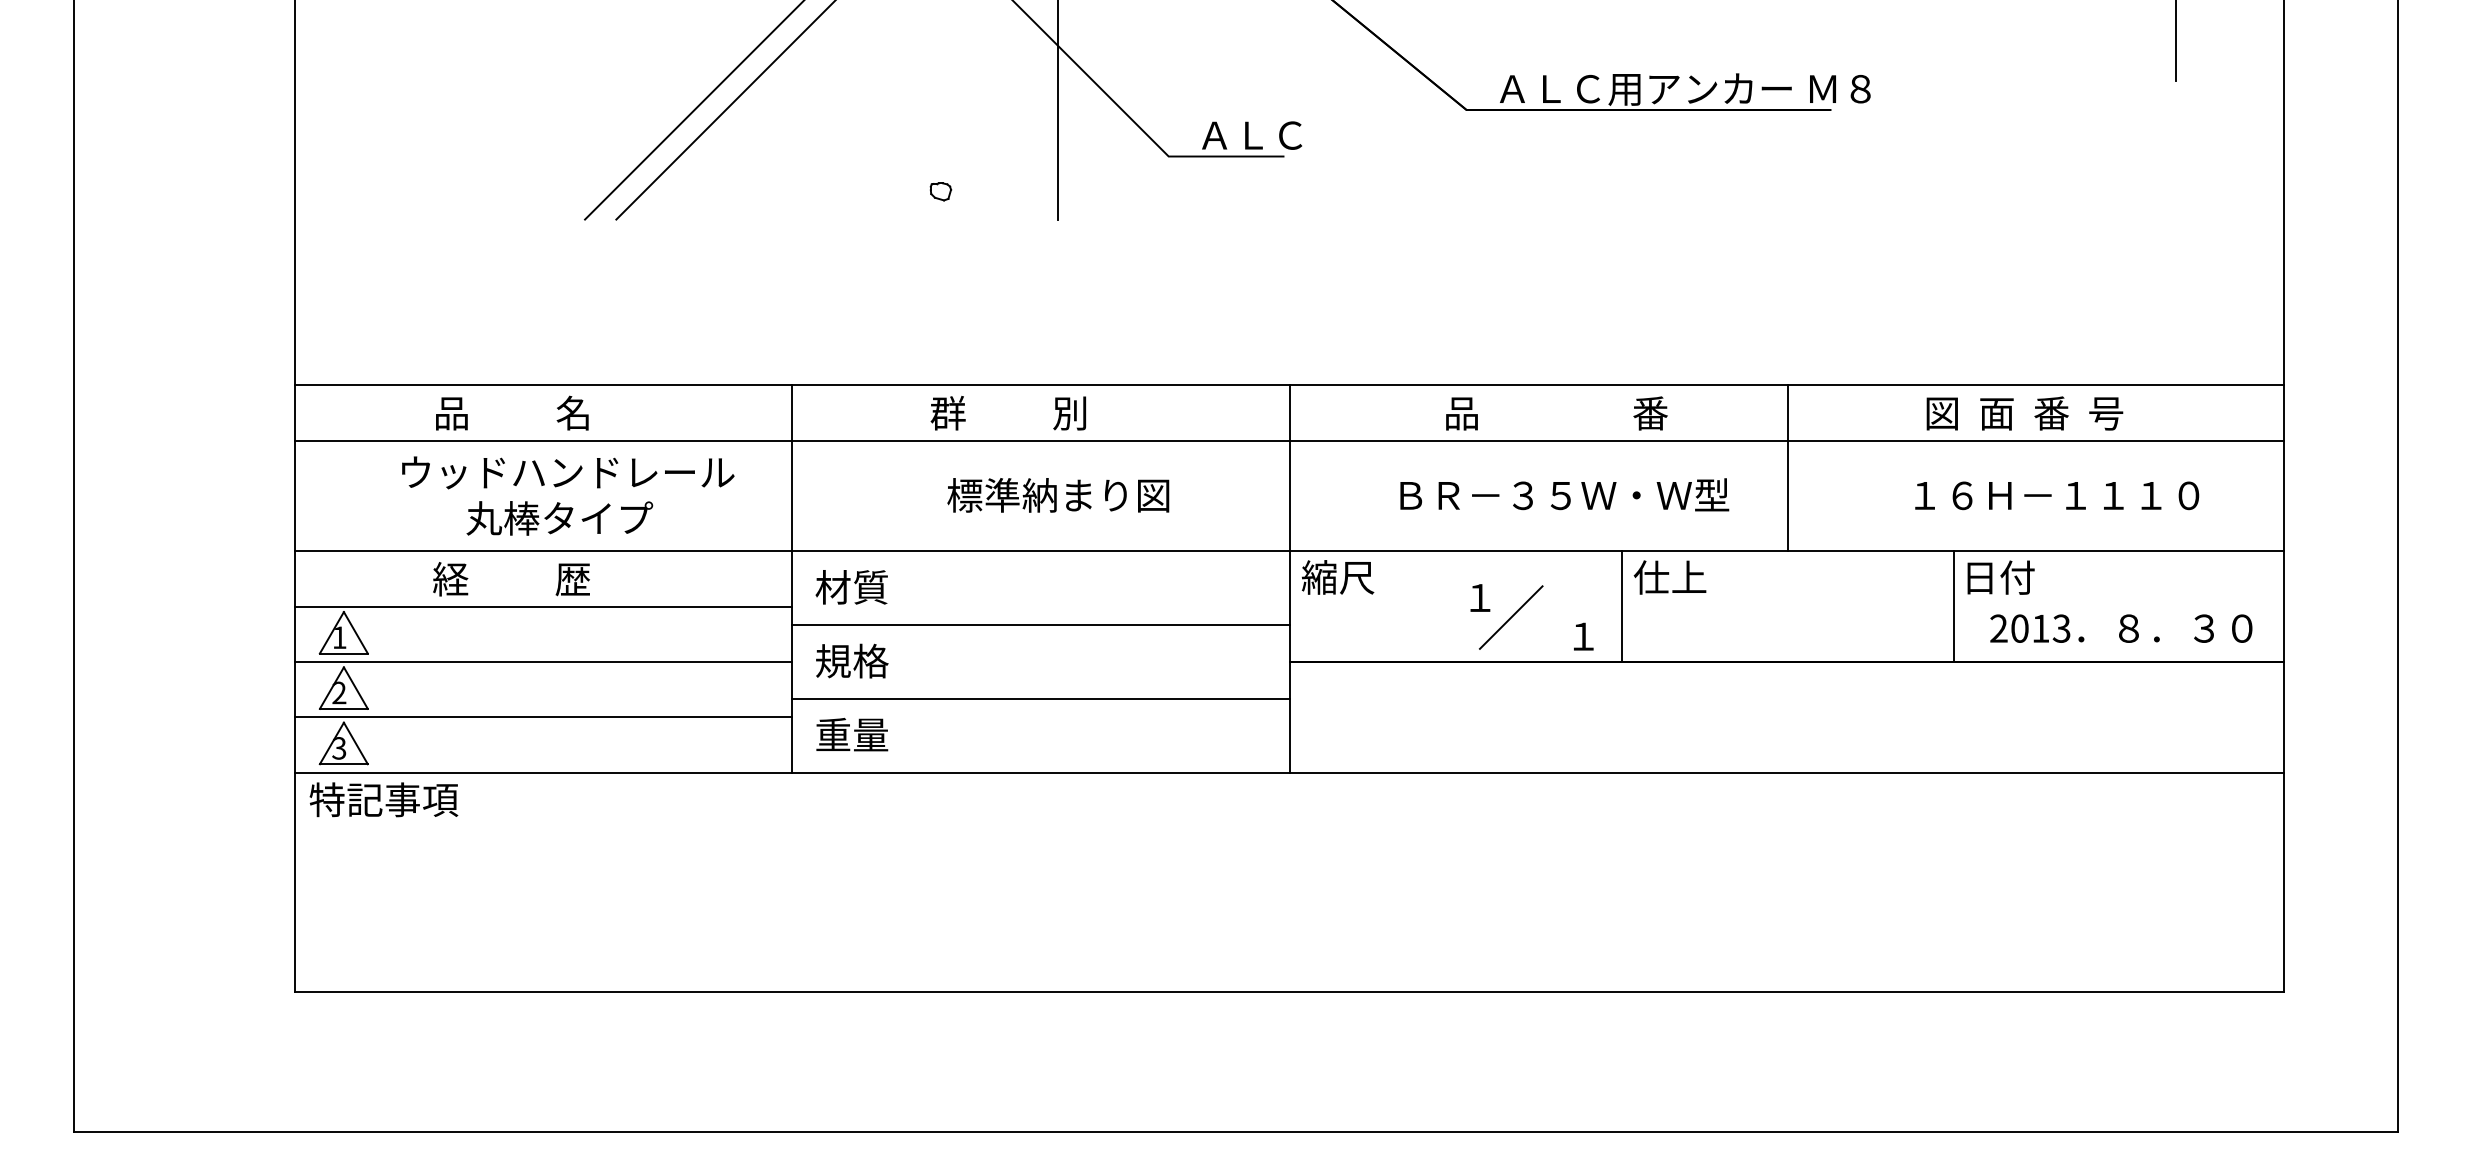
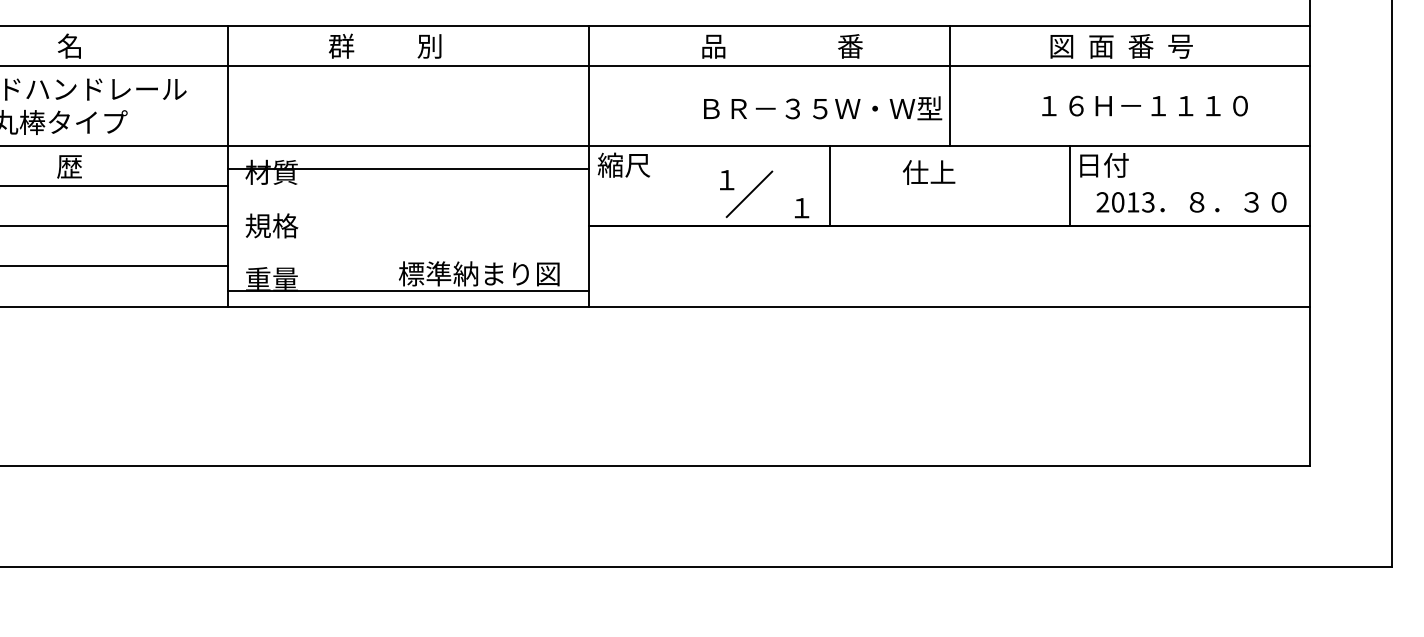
text: (1564, 494) -> (822, 108), moved
text: (1058, 495) -> (479, 273), moved
text: (1669, 577) -> (928, 172), moved
line: (1040, 625) -> (408, 169), moved
line: (1040, 698) -> (408, 290), moved

